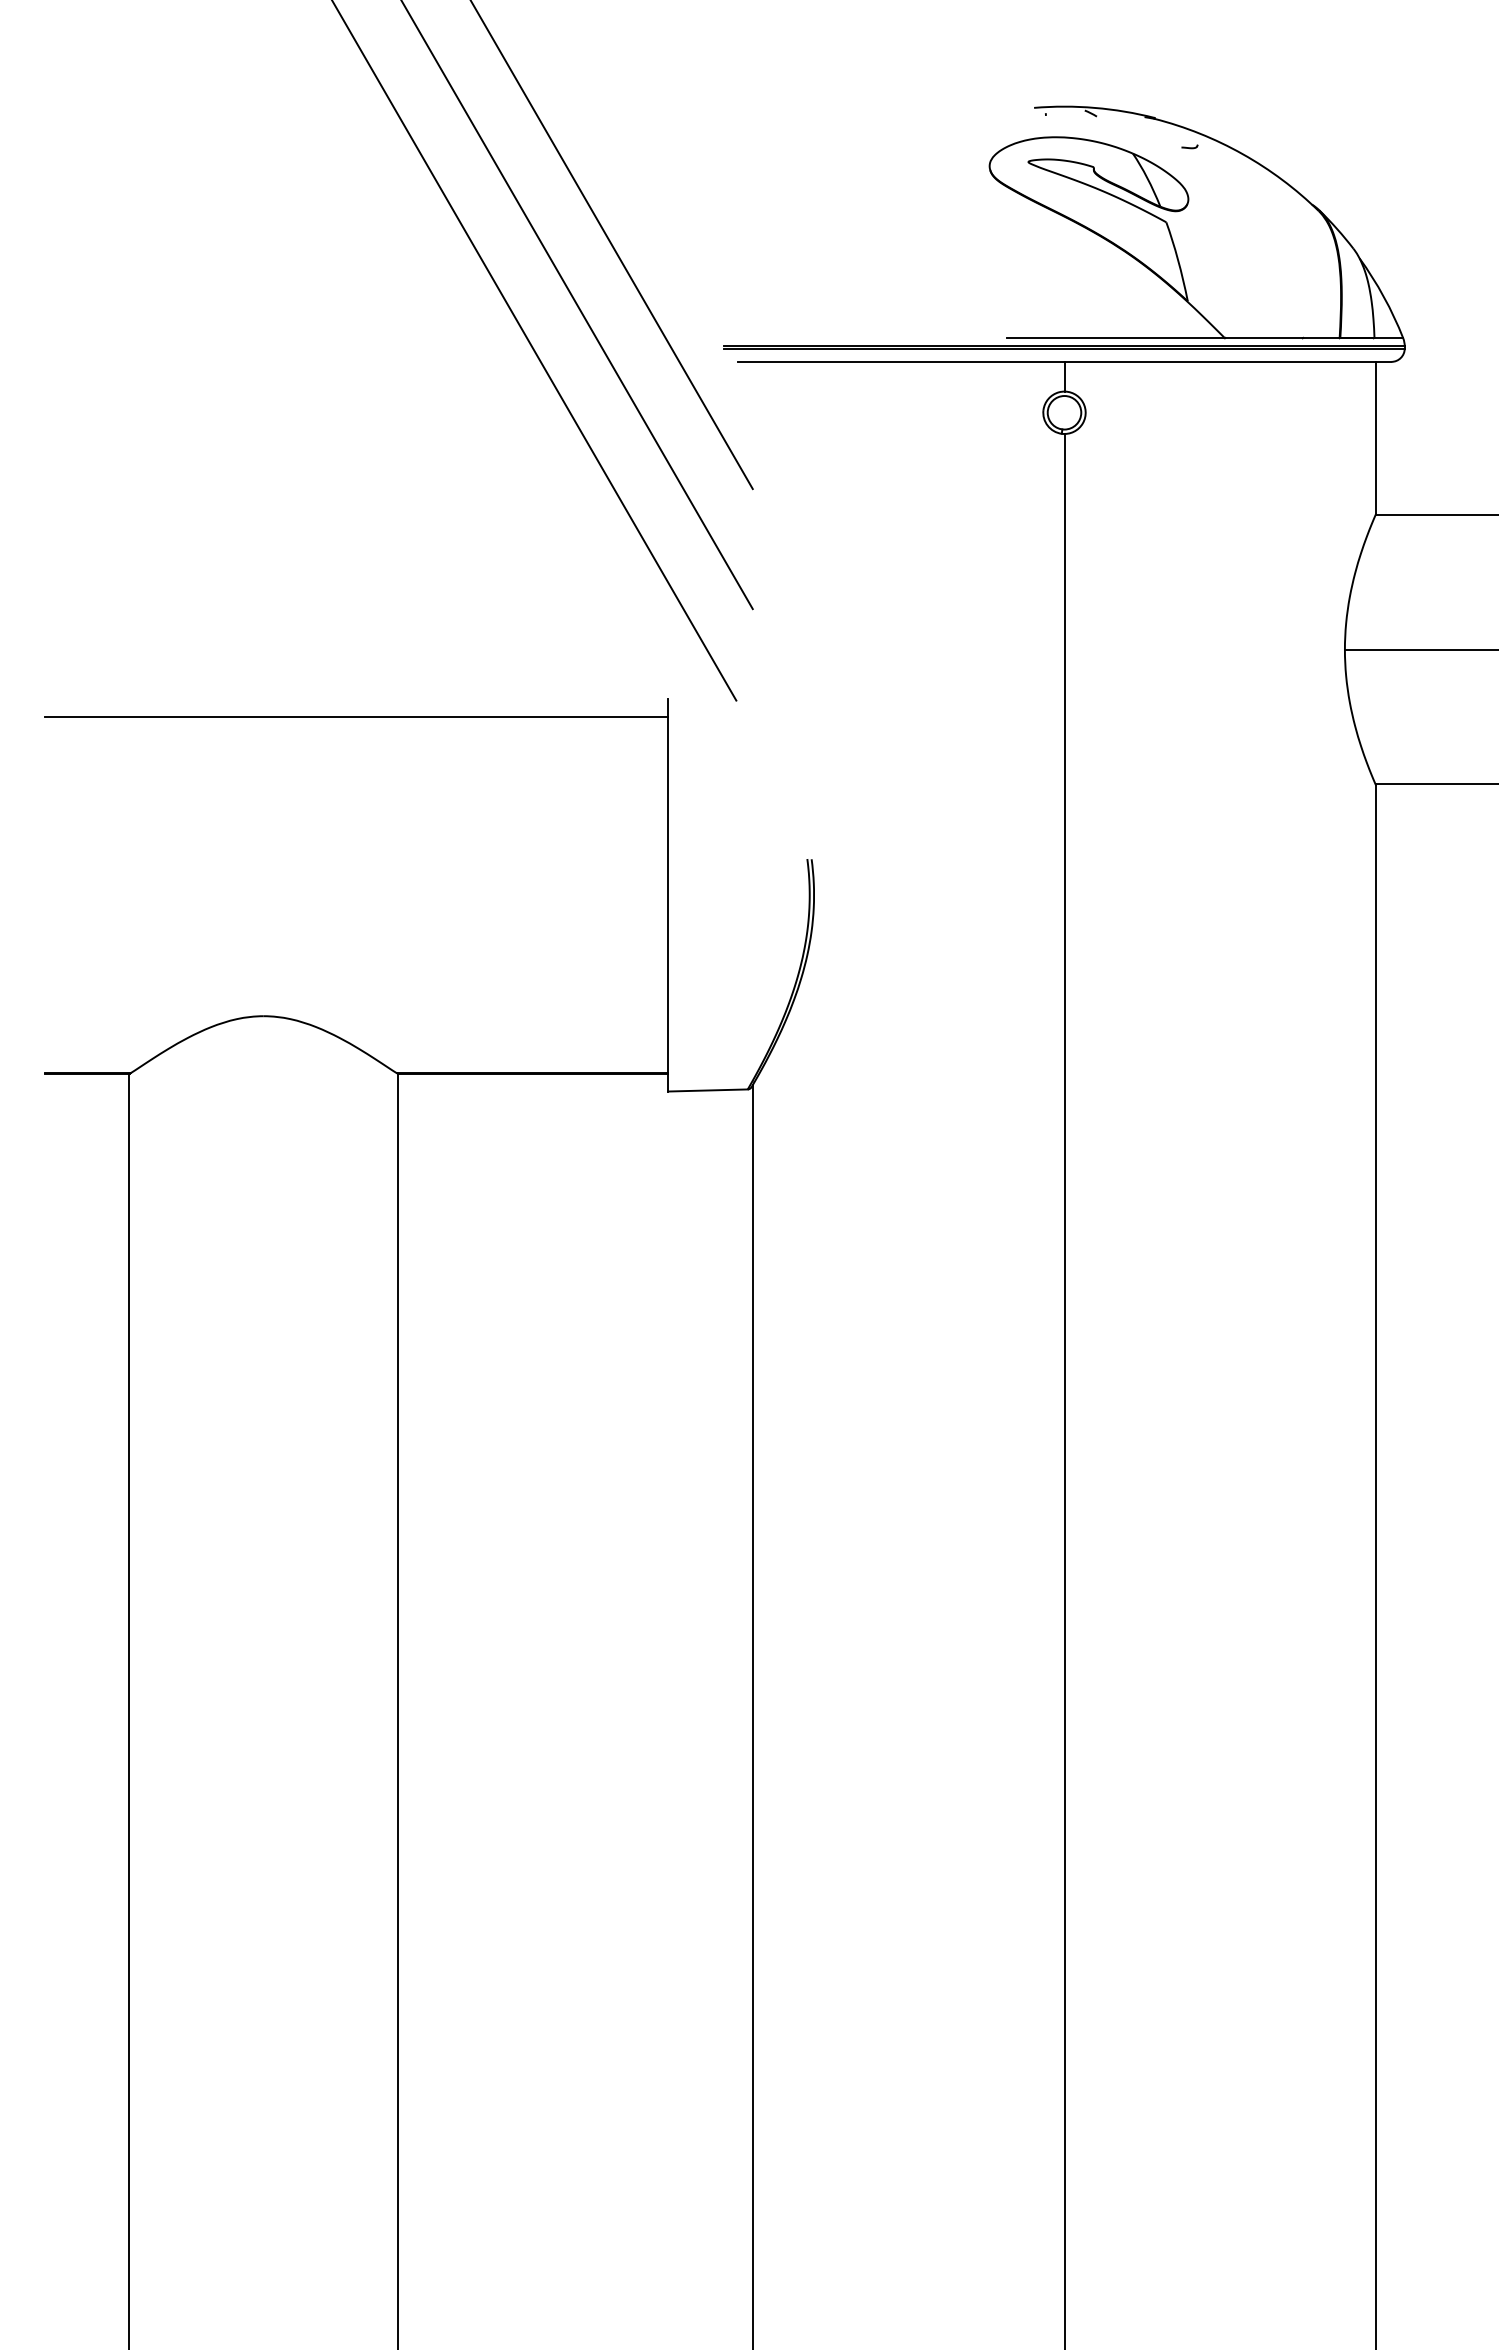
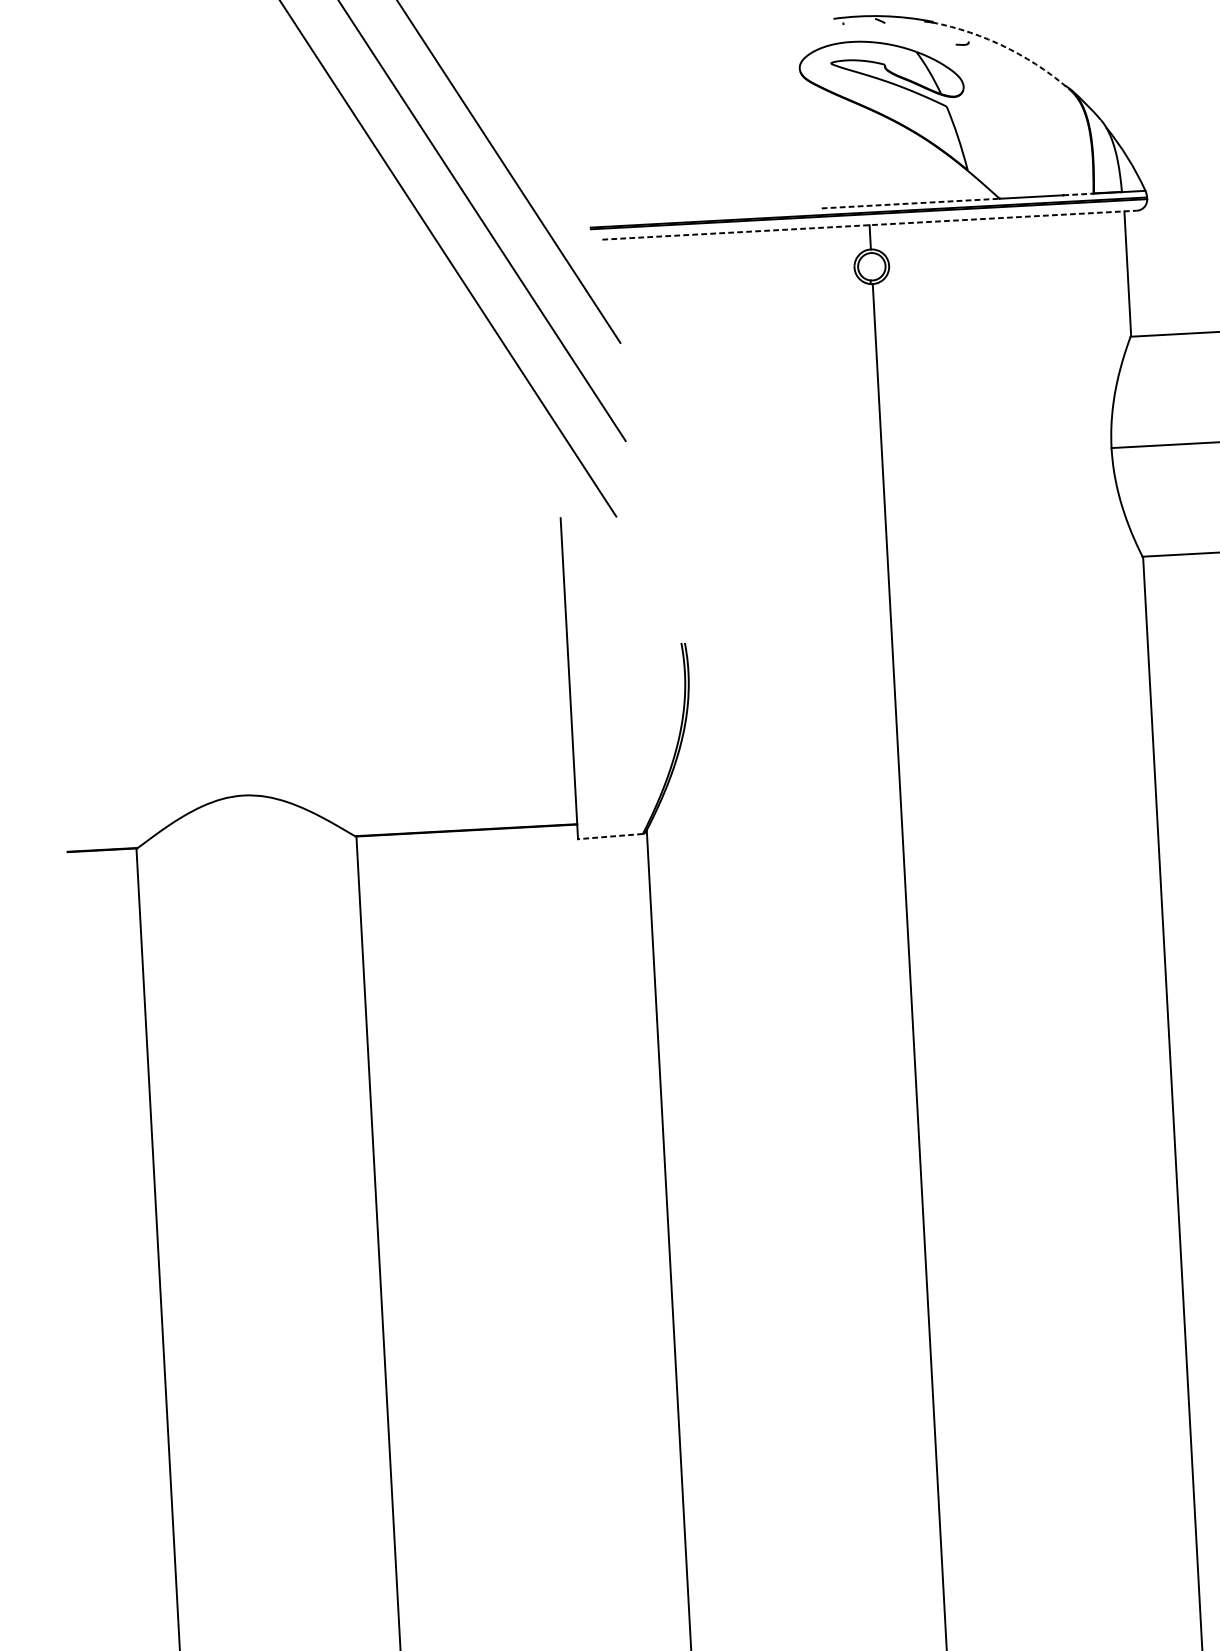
arc: (1242, 154) -> (1005, 47), solid -> dashed
line: (1116, 338) -> (911, 203), solid -> dashed
line: (1321, 338) -> (1078, 194), solid -> dashed
line: (1064, 361) -> (869, 224), solid -> dashed
line: (356, 716) -> (306, 546), removed
line: (708, 1090) -> (610, 836), solid -> dashed

